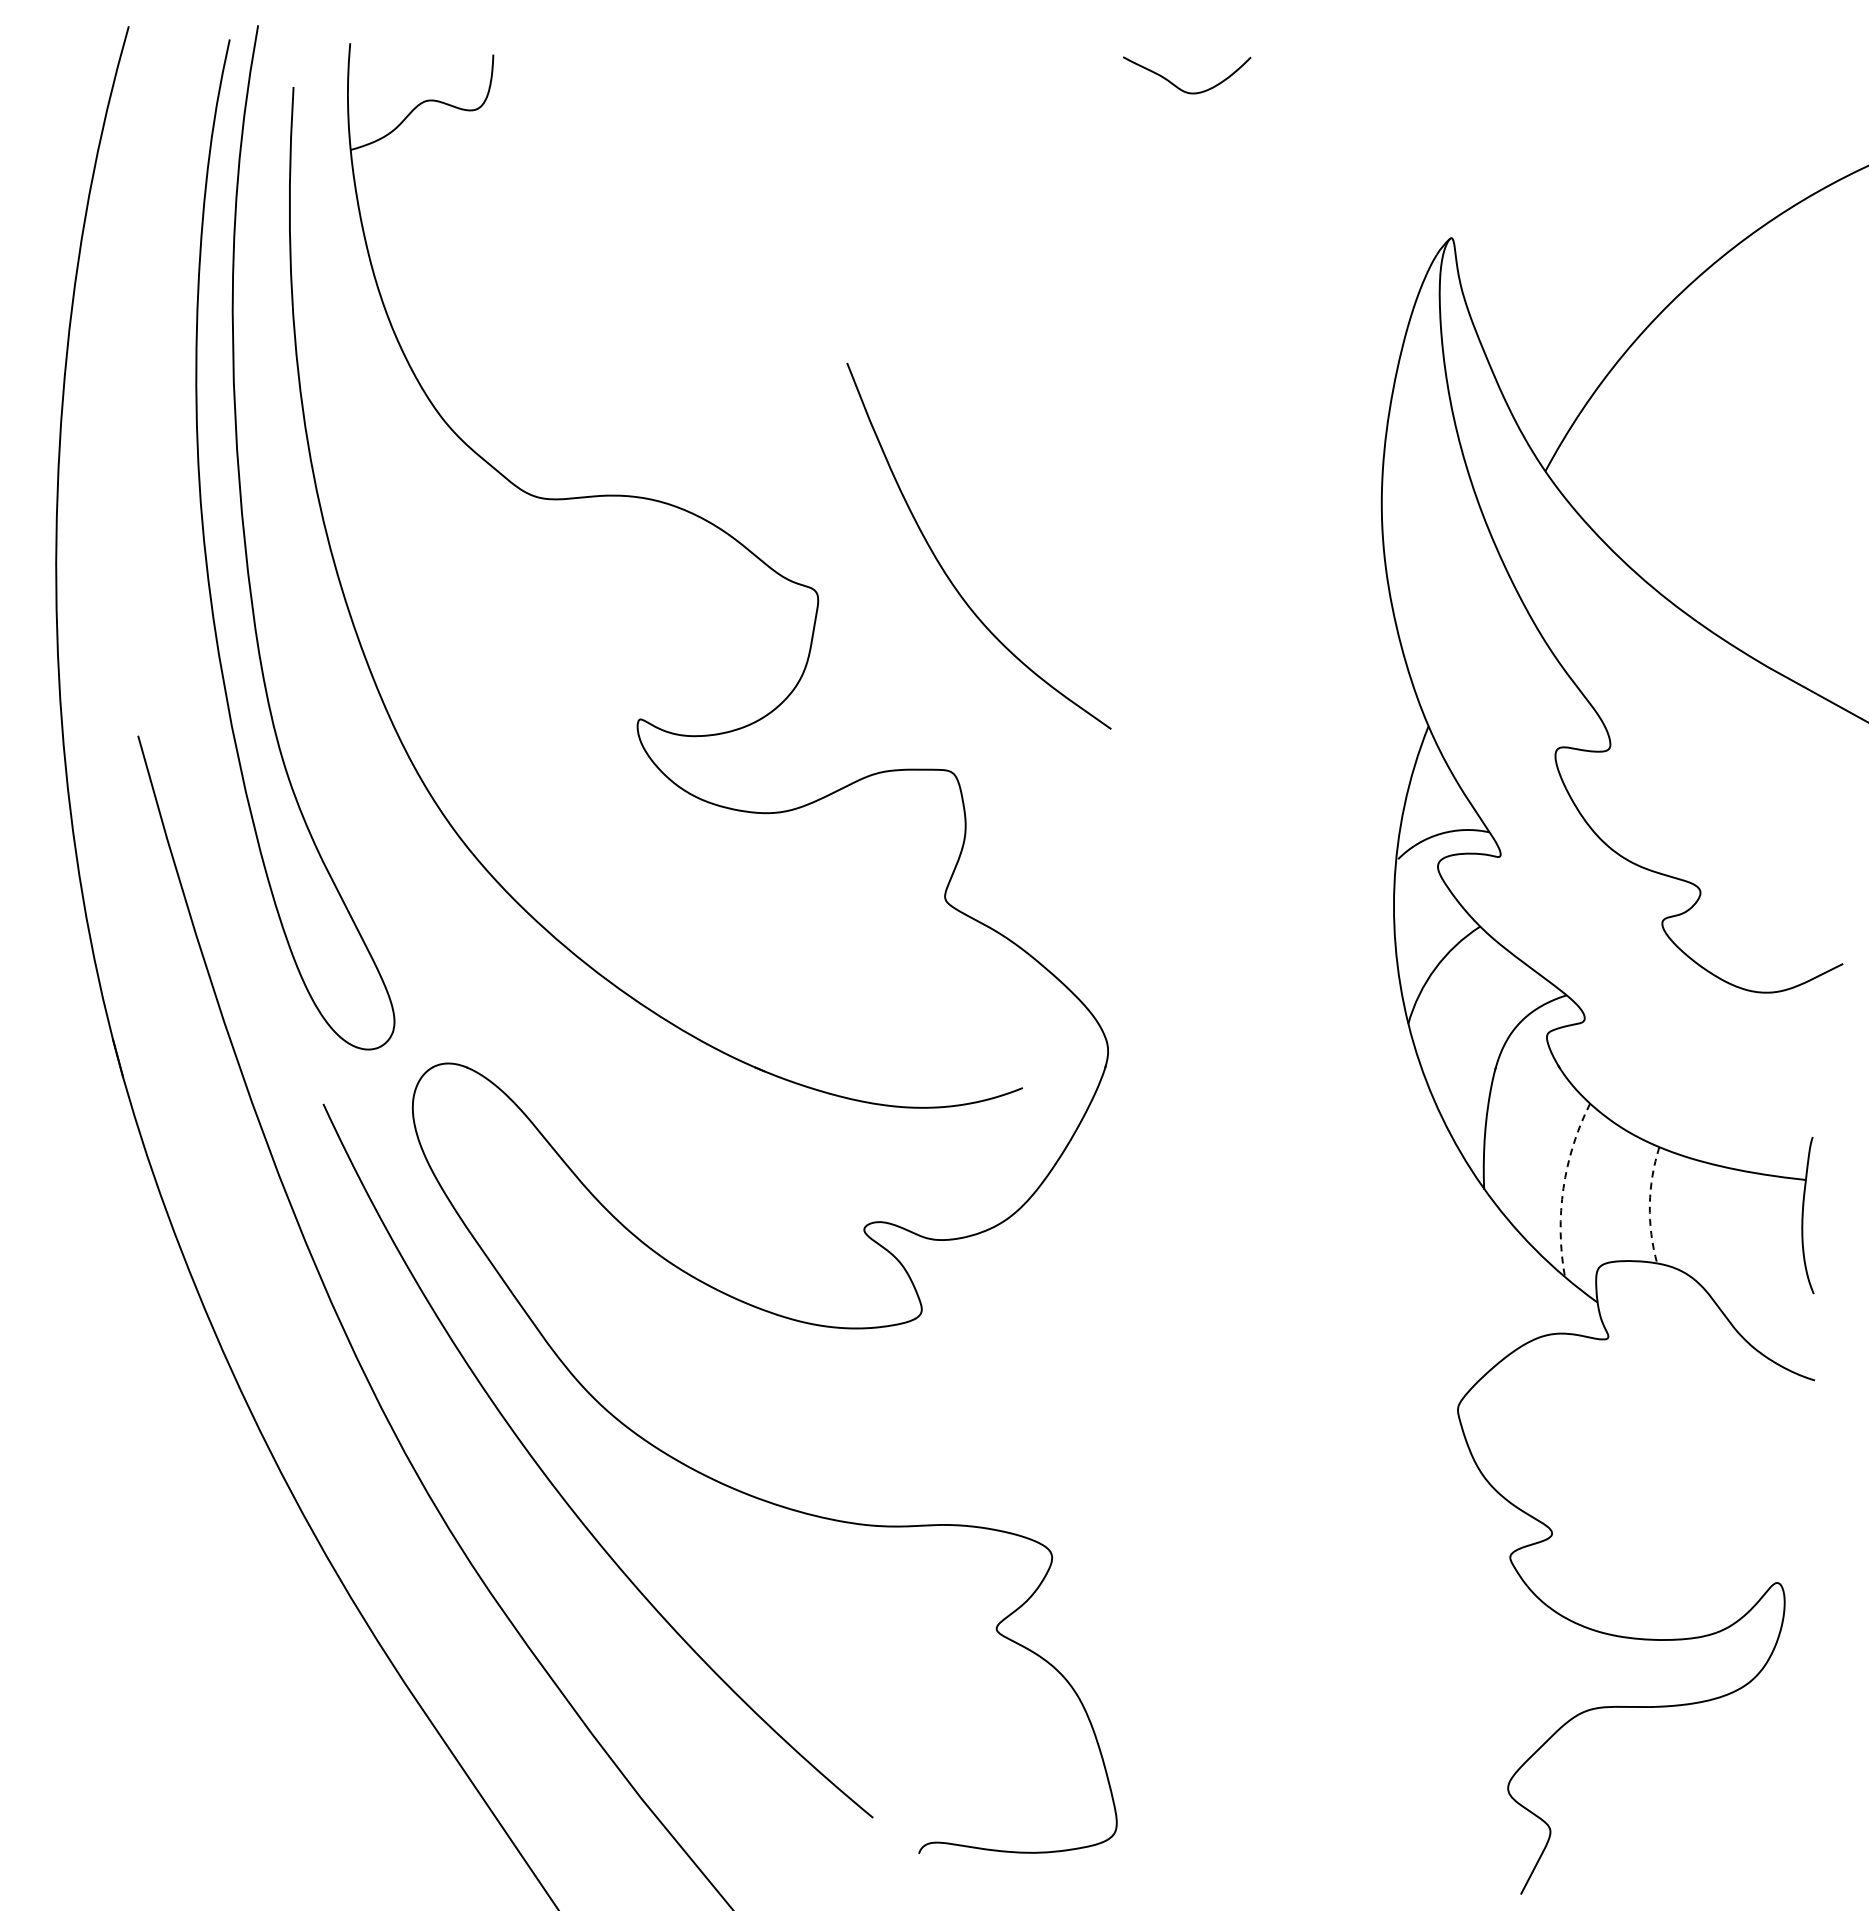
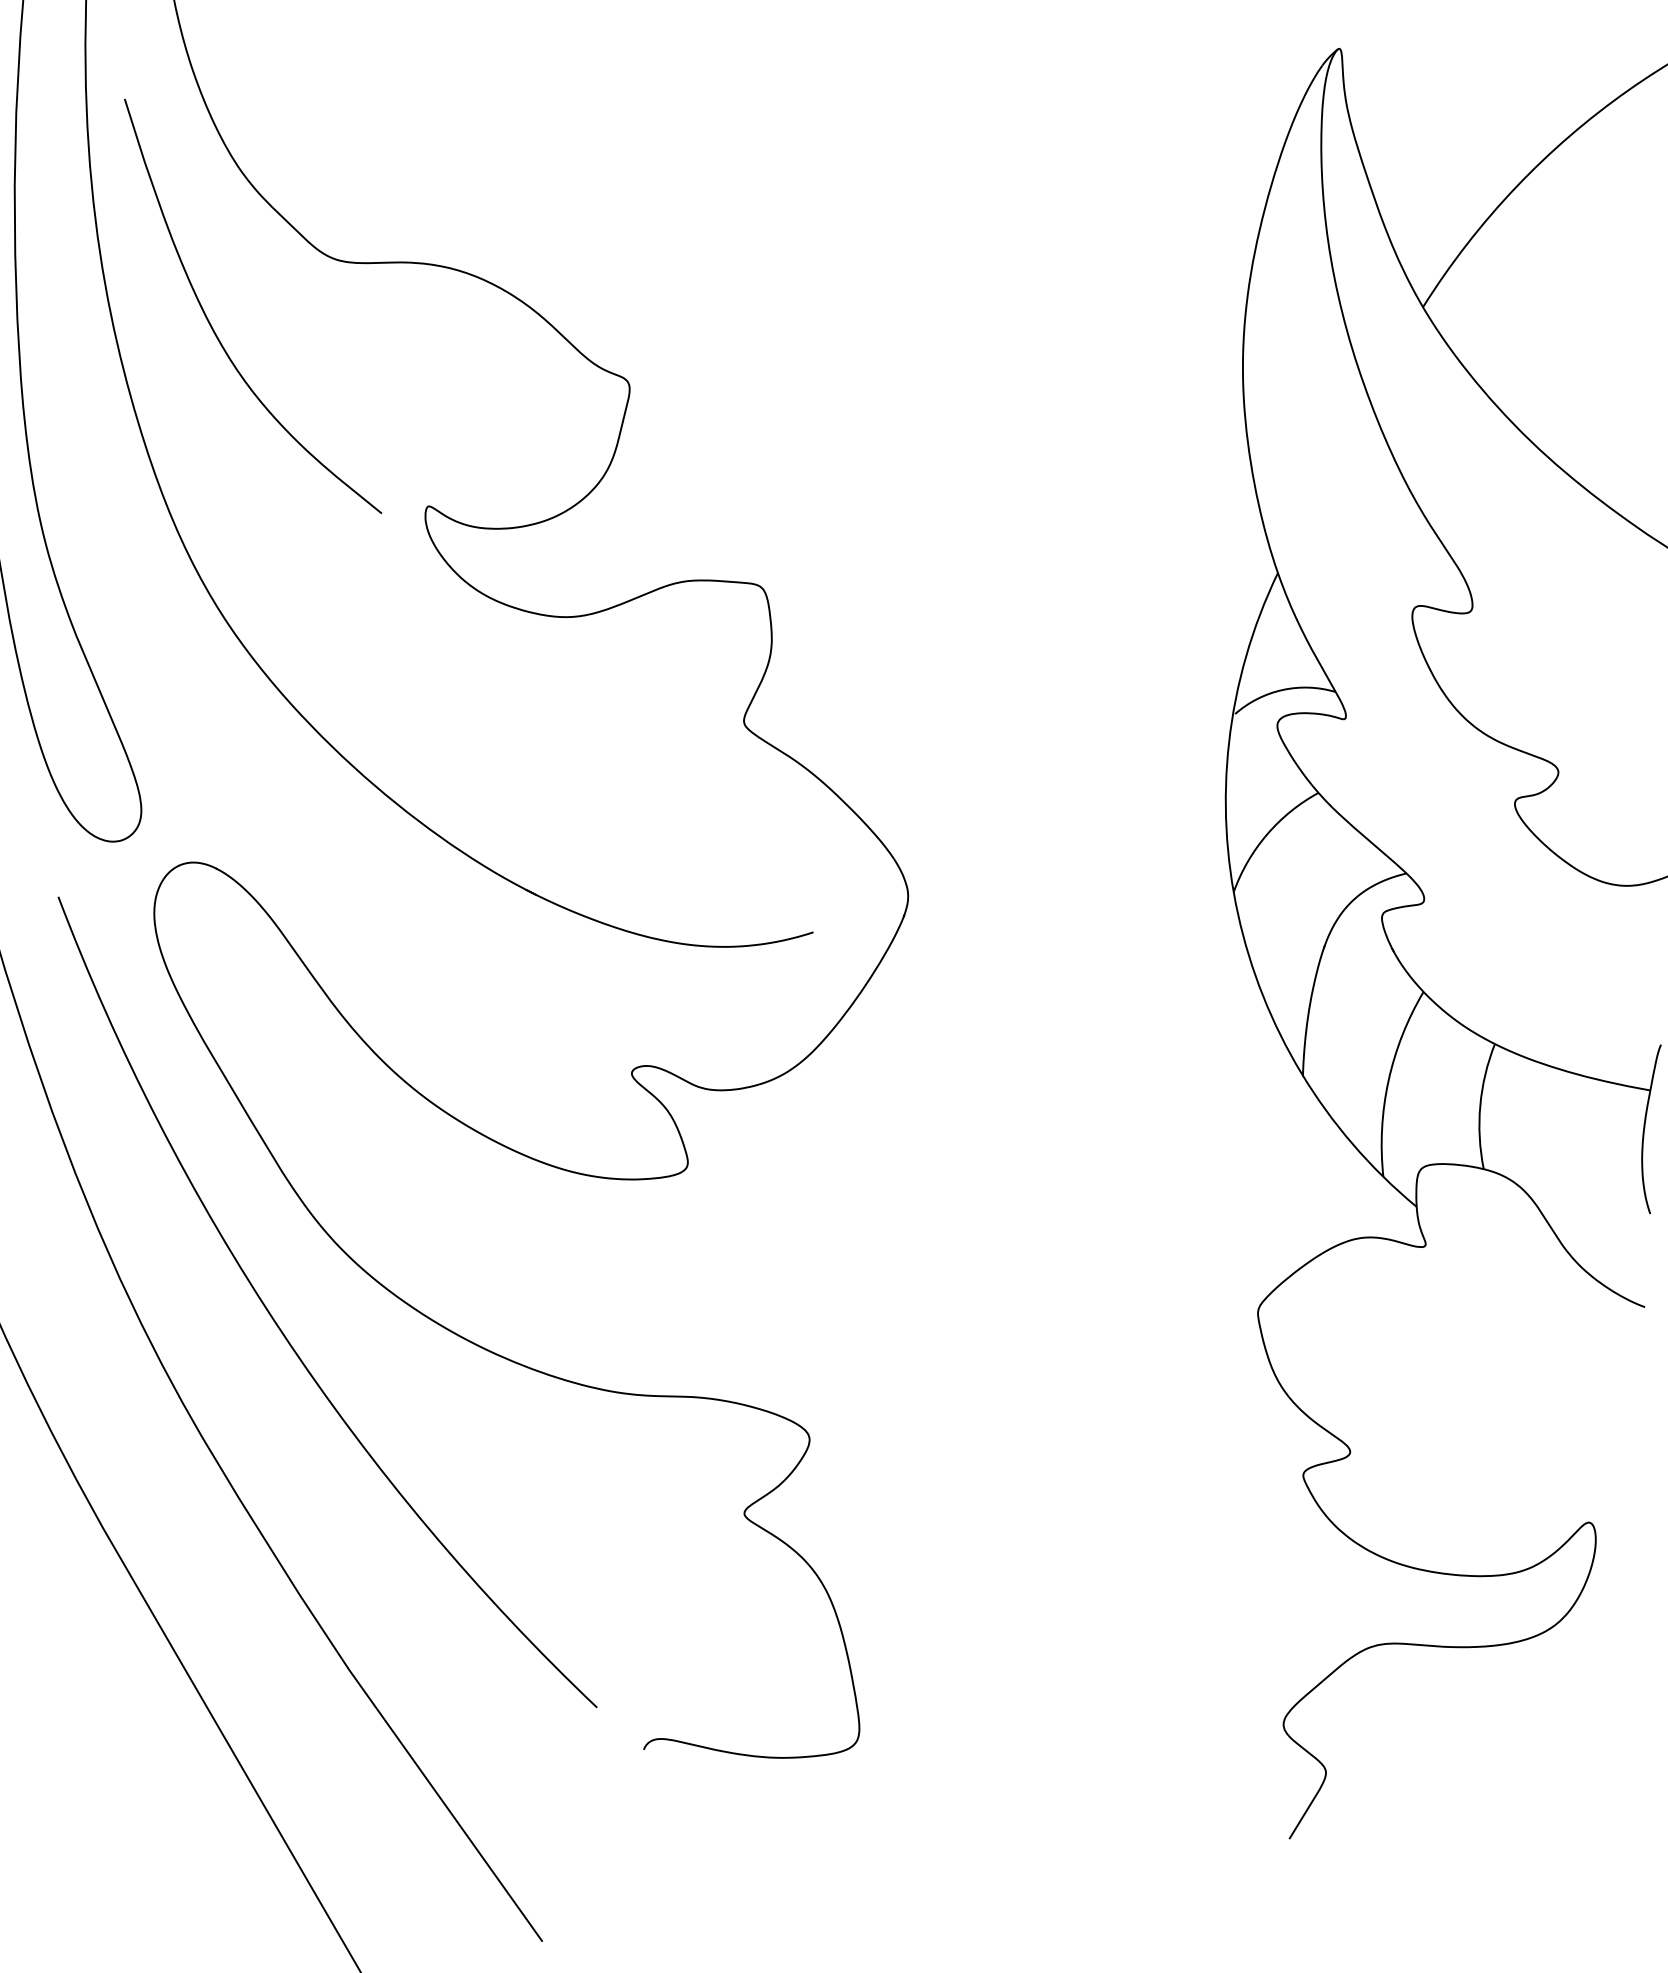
curve: (944, 569) -> (214, 328), moved
arc: (1563, 1188) -> (1388, 1081), dashed -> solid
arc: (1649, 1205) -> (1479, 1106), dashed -> solid

